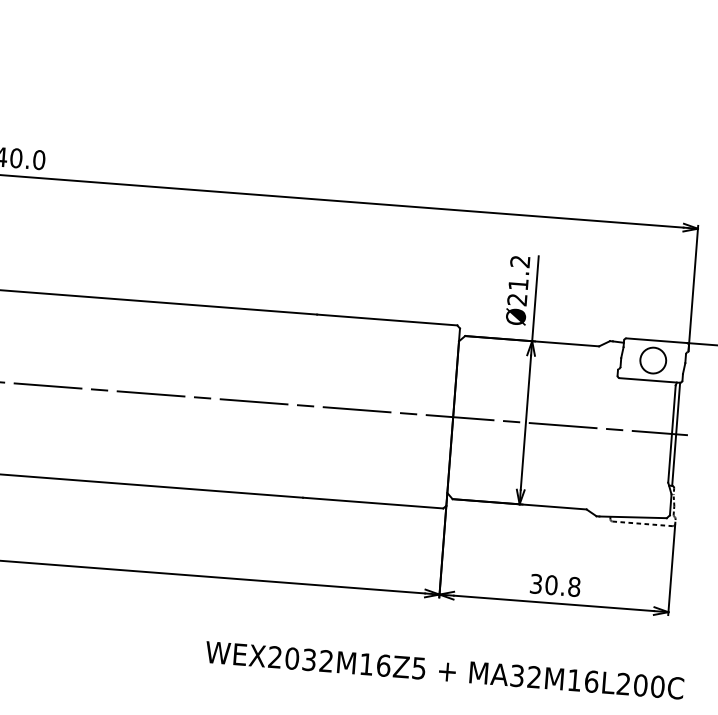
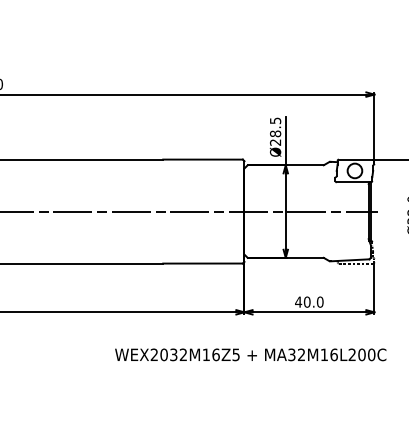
text: (519, 273) -> (275, 127), Ø21.2 -> Ø28.5
text: (555, 584) -> (309, 301), 30.8 -> 40.0

